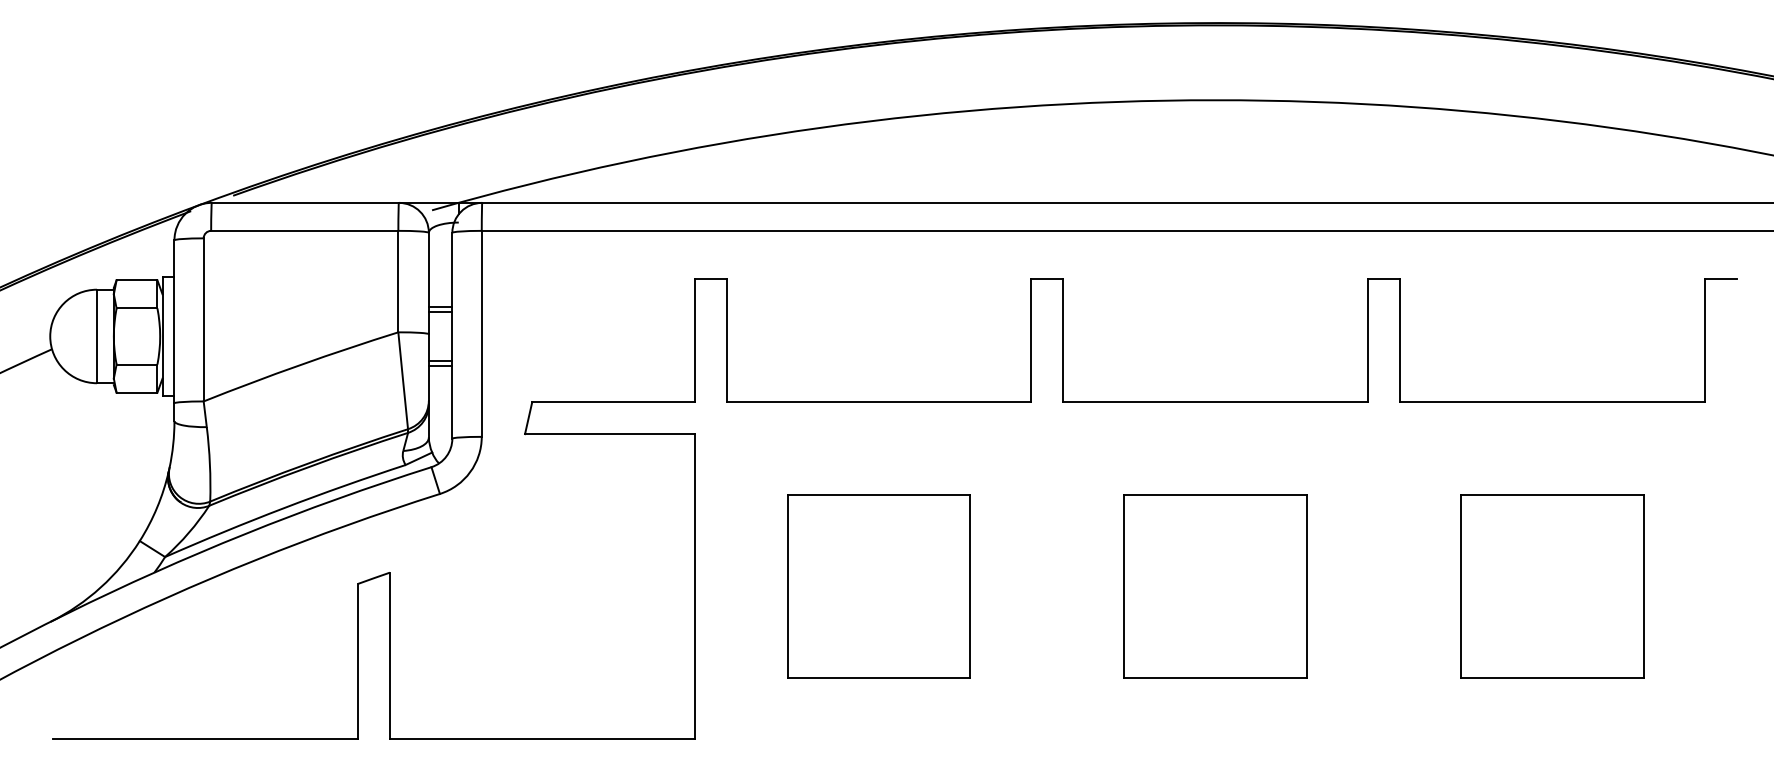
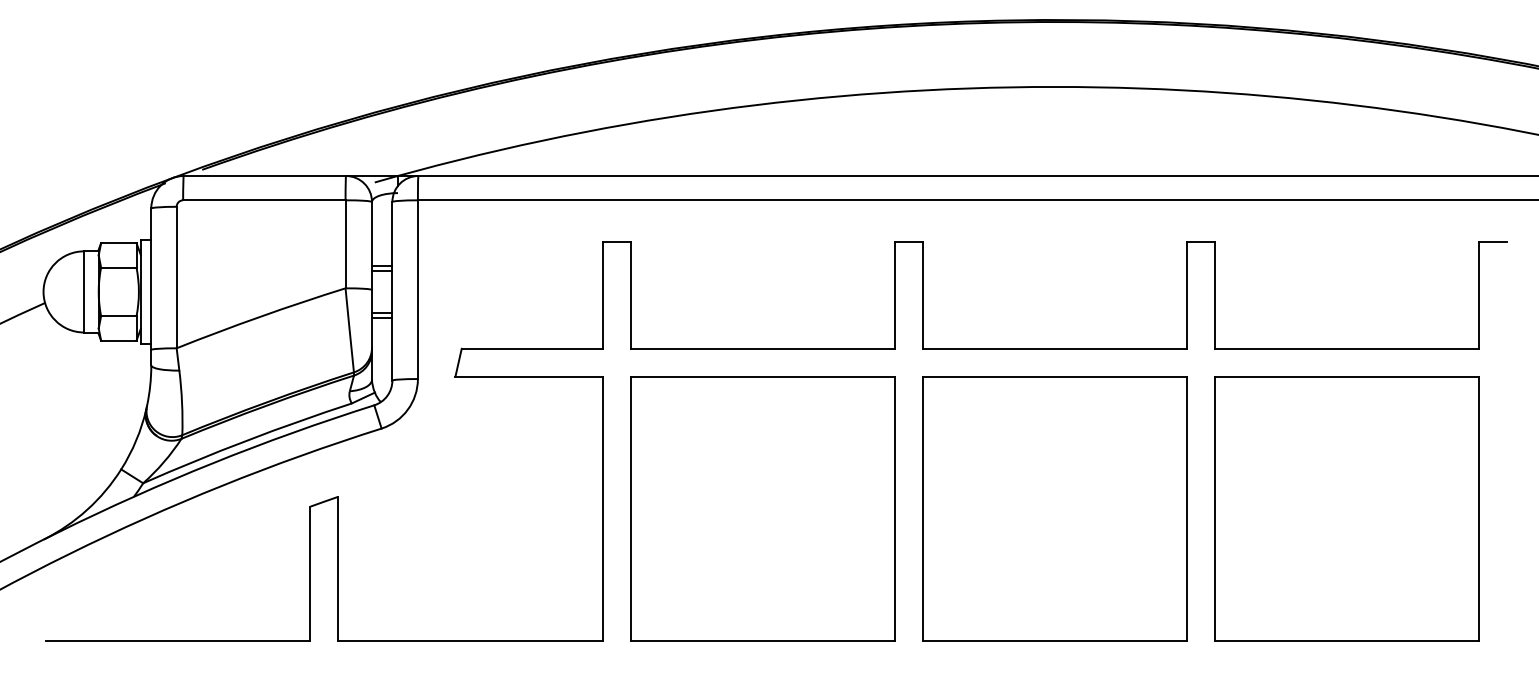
part: (878, 586) -> (762, 508), size x1.67
part: (1215, 586) -> (1054, 508), size x1.67
part: (1552, 586) -> (1346, 508), size x1.67

